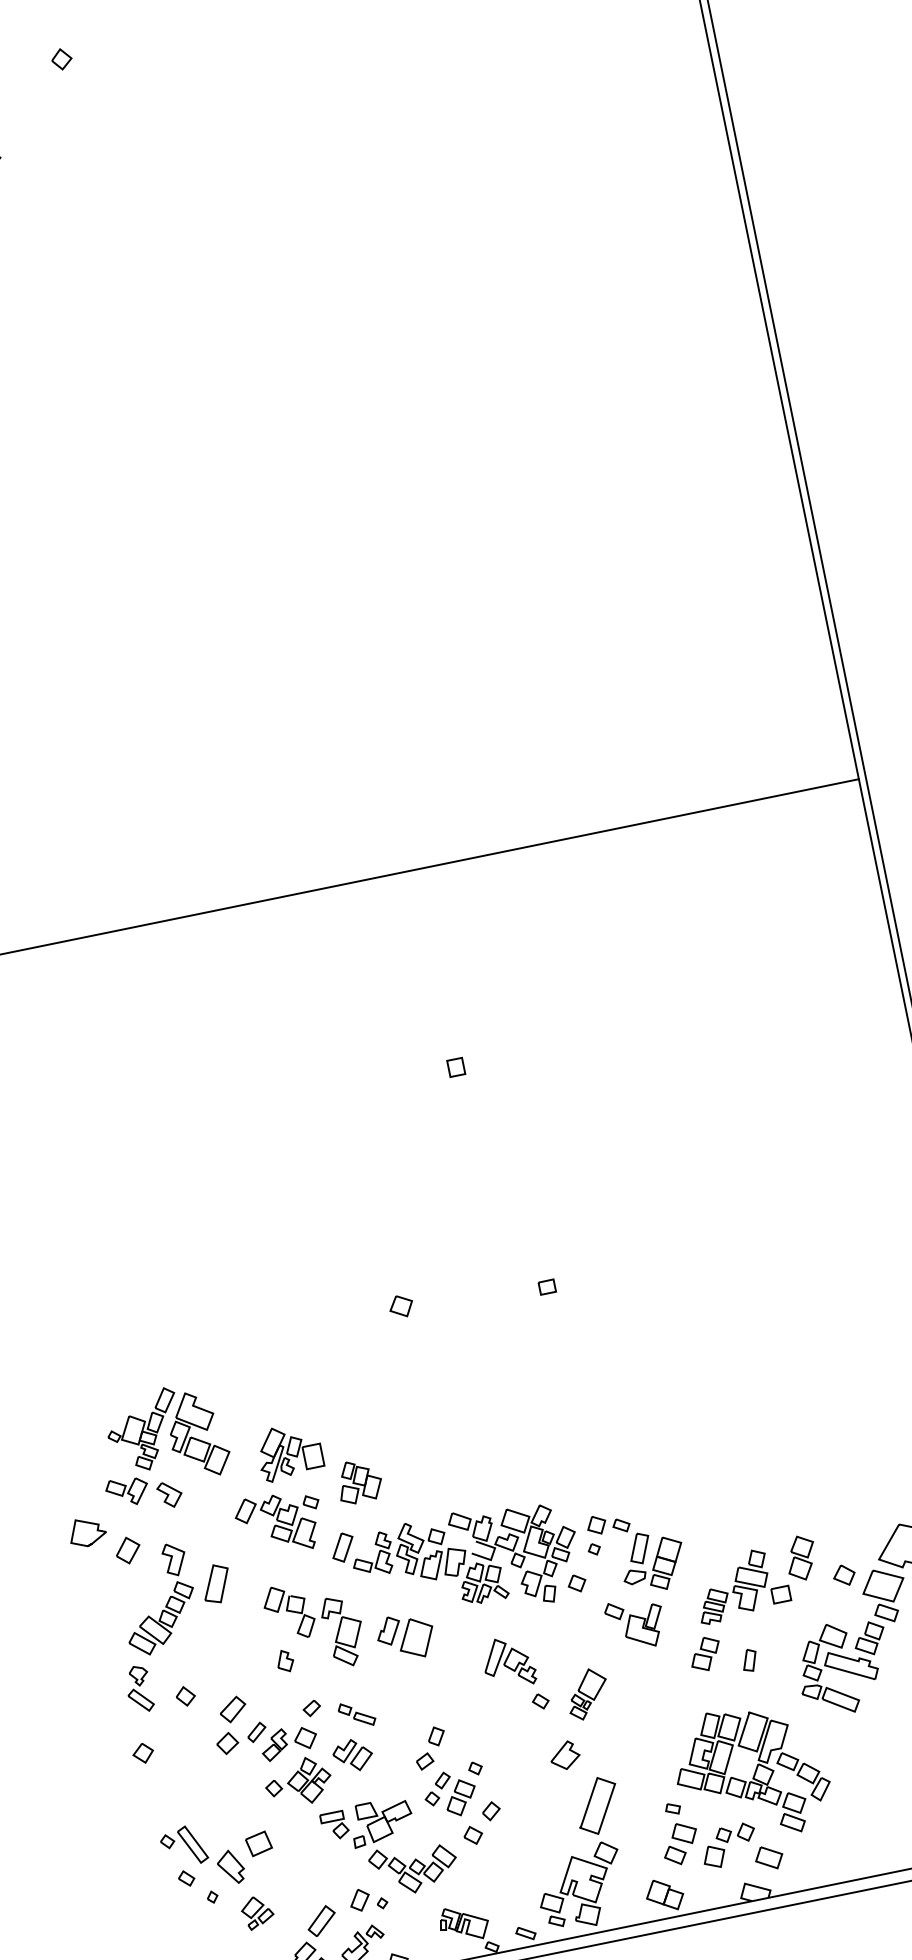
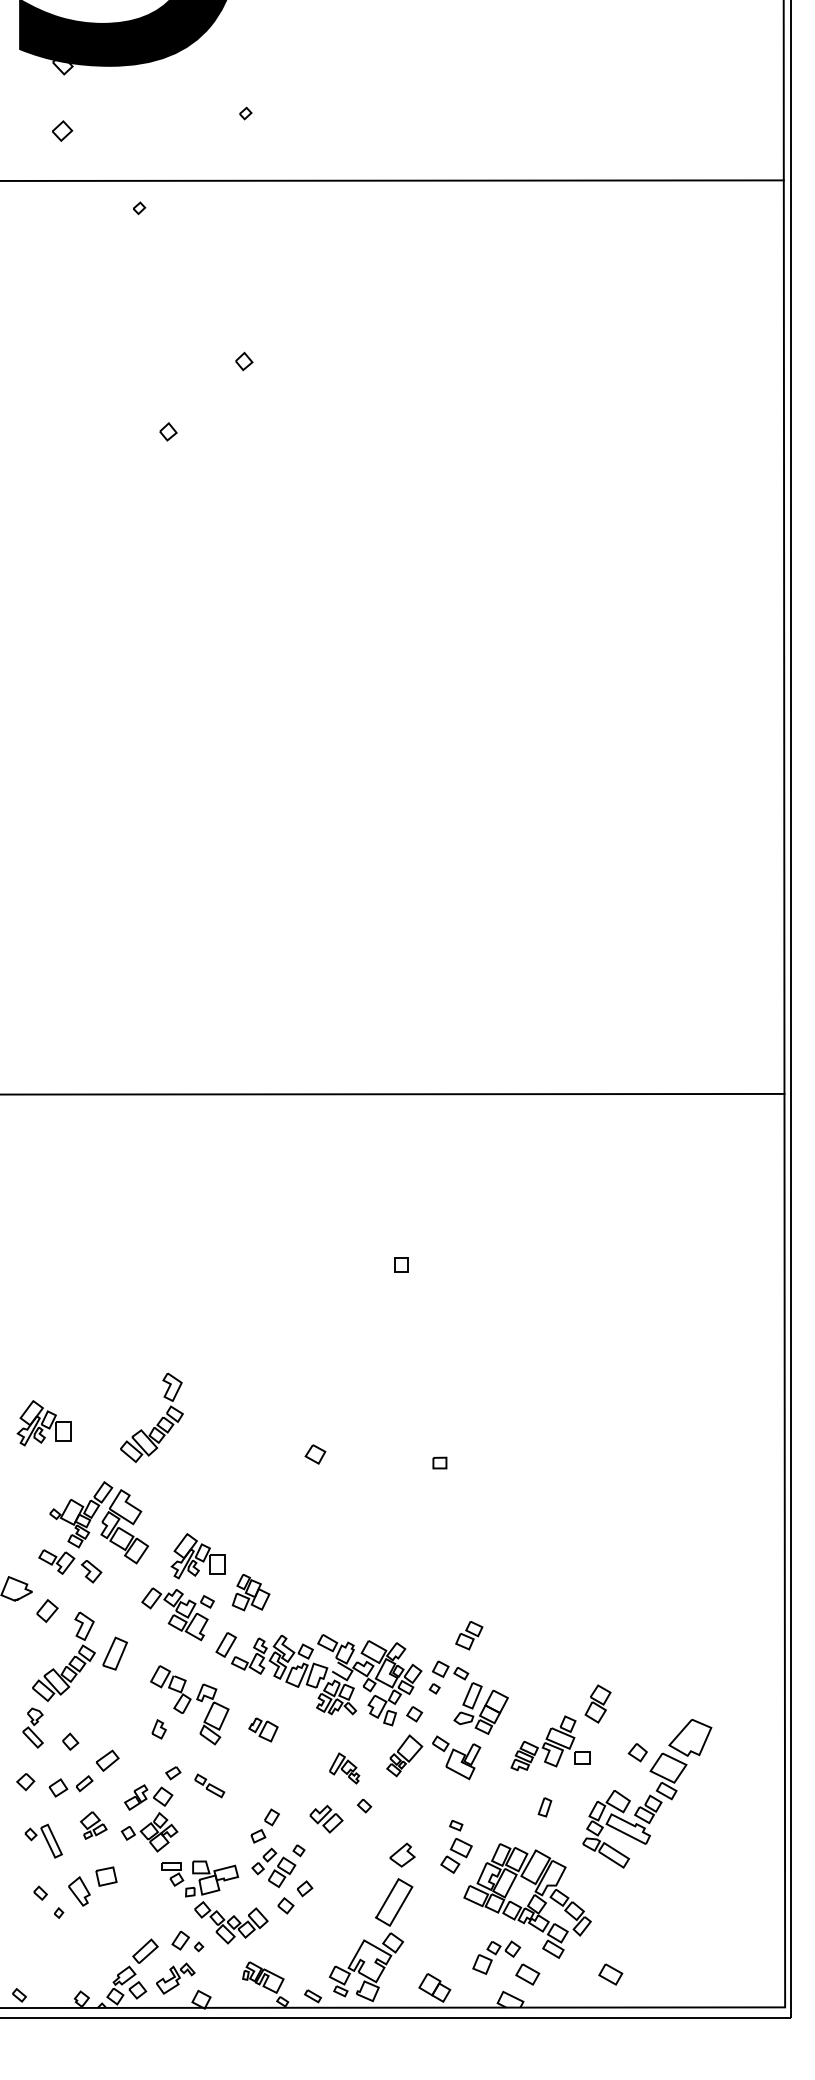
part: (212, 1305) -> (158, 1421), added
part: (79, 1334) -> (43, 1423), added
part: (800, 1557) -> (597, 1703), moved
part: (405, 1636) -> (263, 1729), size x0.6
part: (705, 1654) -> (469, 1635), moved
part: (508, 1662) -> (344, 1768), size x0.7
part: (587, 1693) -> (404, 1755), moved
part: (241, 1738) -> (70, 1786), moved
part: (352, 1754) -> (326, 1818), moved
part: (564, 1754) -> (402, 1854), moved
part: (678, 1833) -> (456, 1846), moved
part: (864, 1838) -> (610, 1974), added
part: (183, 1845) -> (43, 1840), moved
part: (257, 1912) -> (93, 1825), moved

